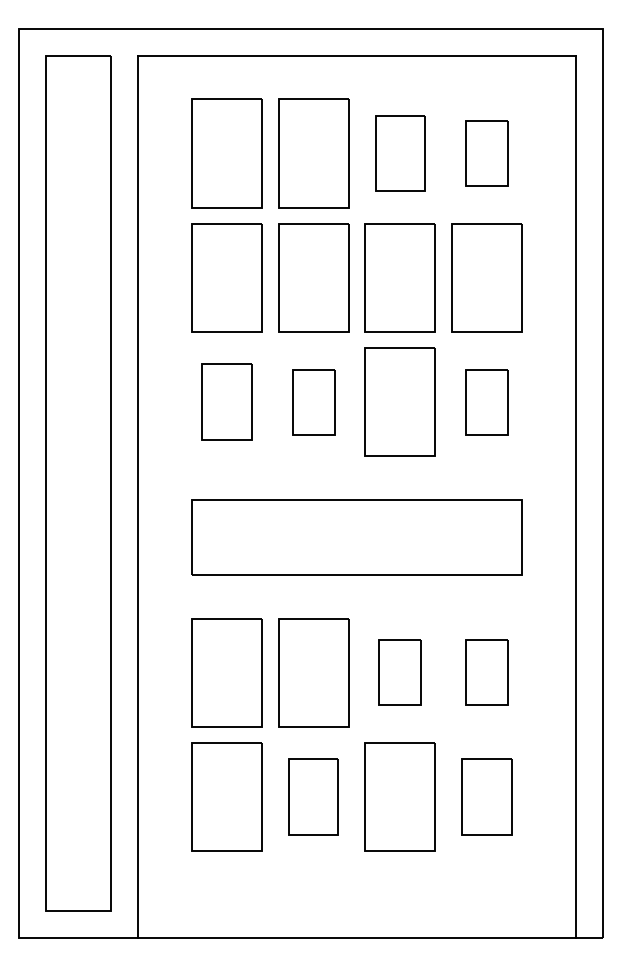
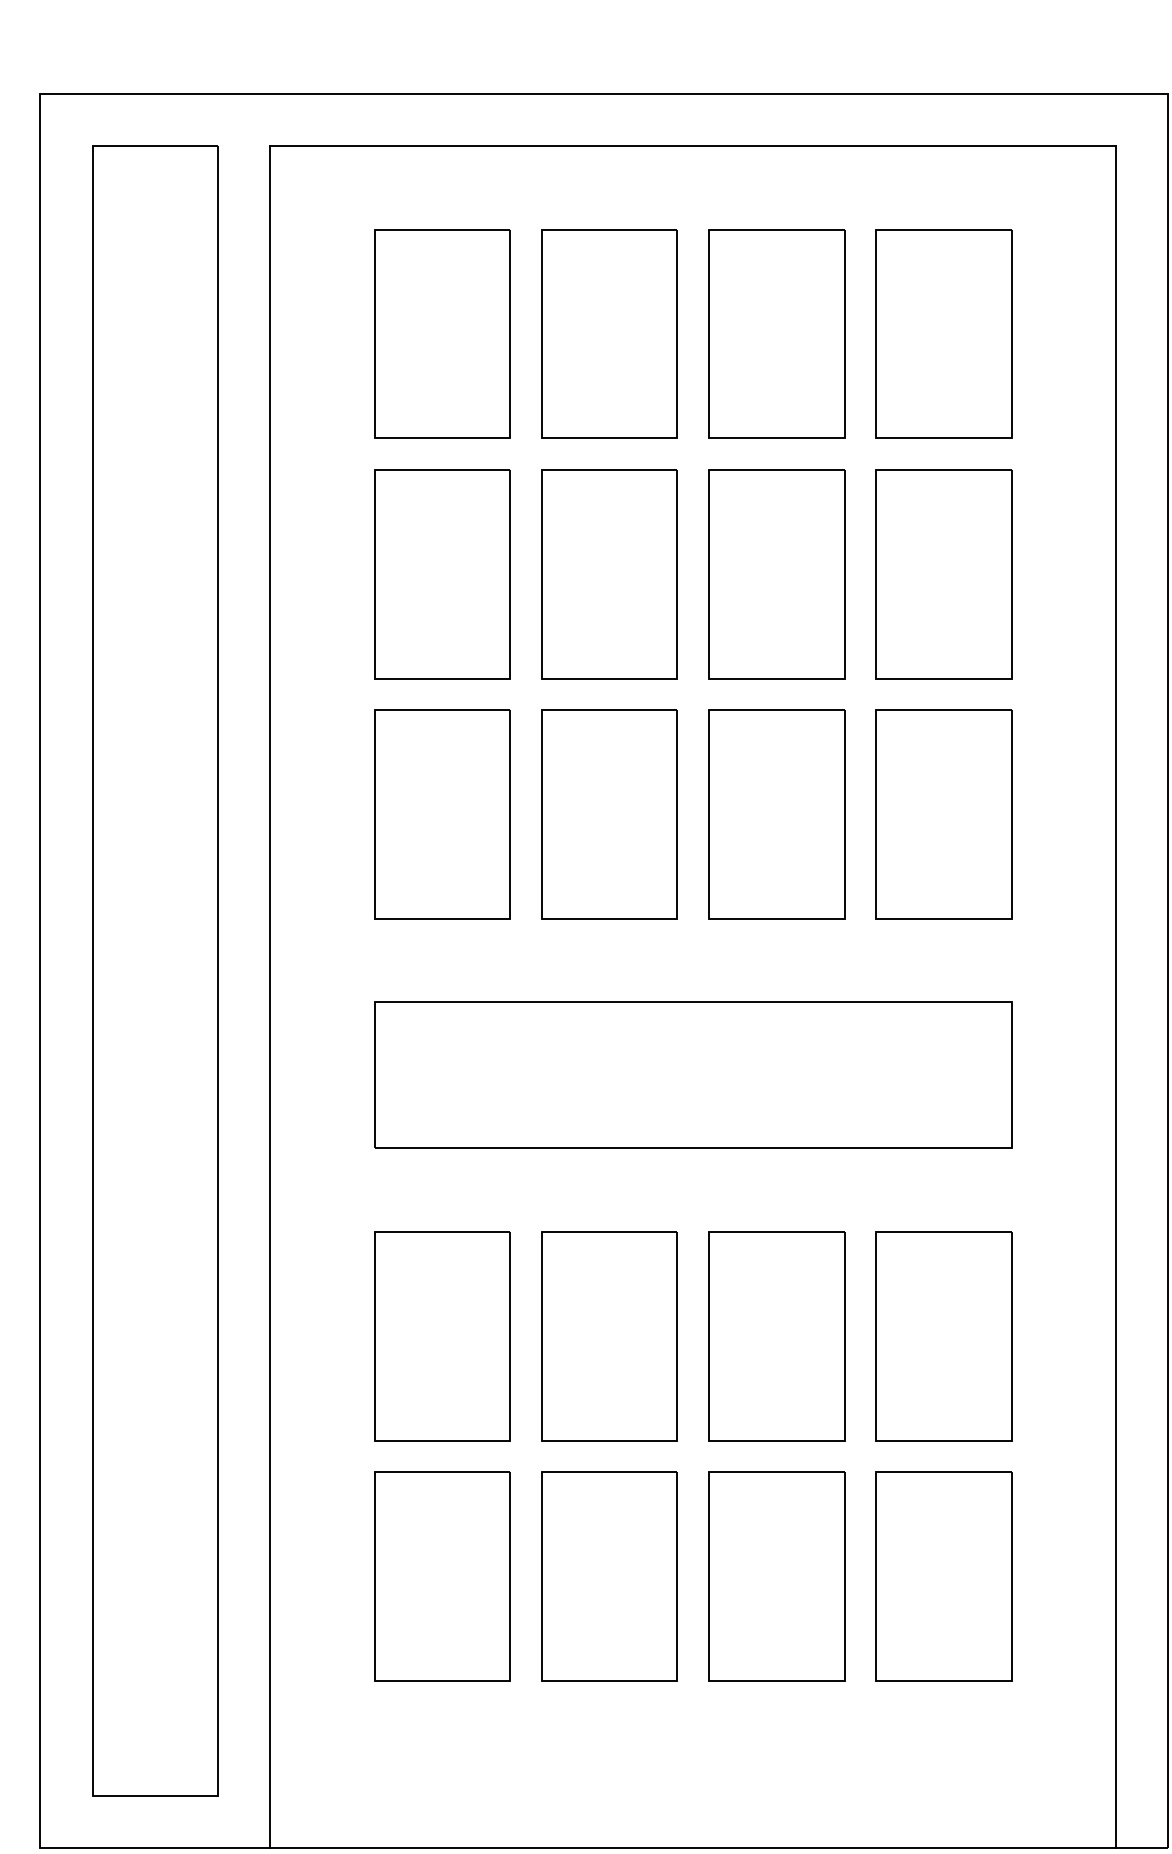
part: (399, 153) -> (775, 334), size x1.43
part: (486, 153) -> (943, 334), size x1.67
part: (226, 401) -> (441, 812), size x1.43
part: (313, 401) -> (609, 812), size x1.67
part: (486, 401) -> (943, 812), size x1.67
part: (399, 672) -> (775, 1335), size x1.67
part: (486, 672) -> (943, 1335), size x1.67
part: (313, 796) -> (609, 1575), size x1.43
part: (486, 796) -> (943, 1575), size x1.43

